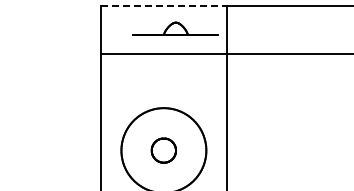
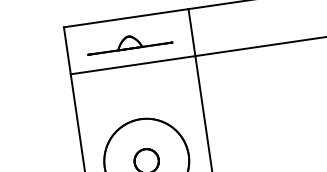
line: (164, 6) -> (126, 18), dashed -> solid
part: (175, 28) -> (129, 42), moved

